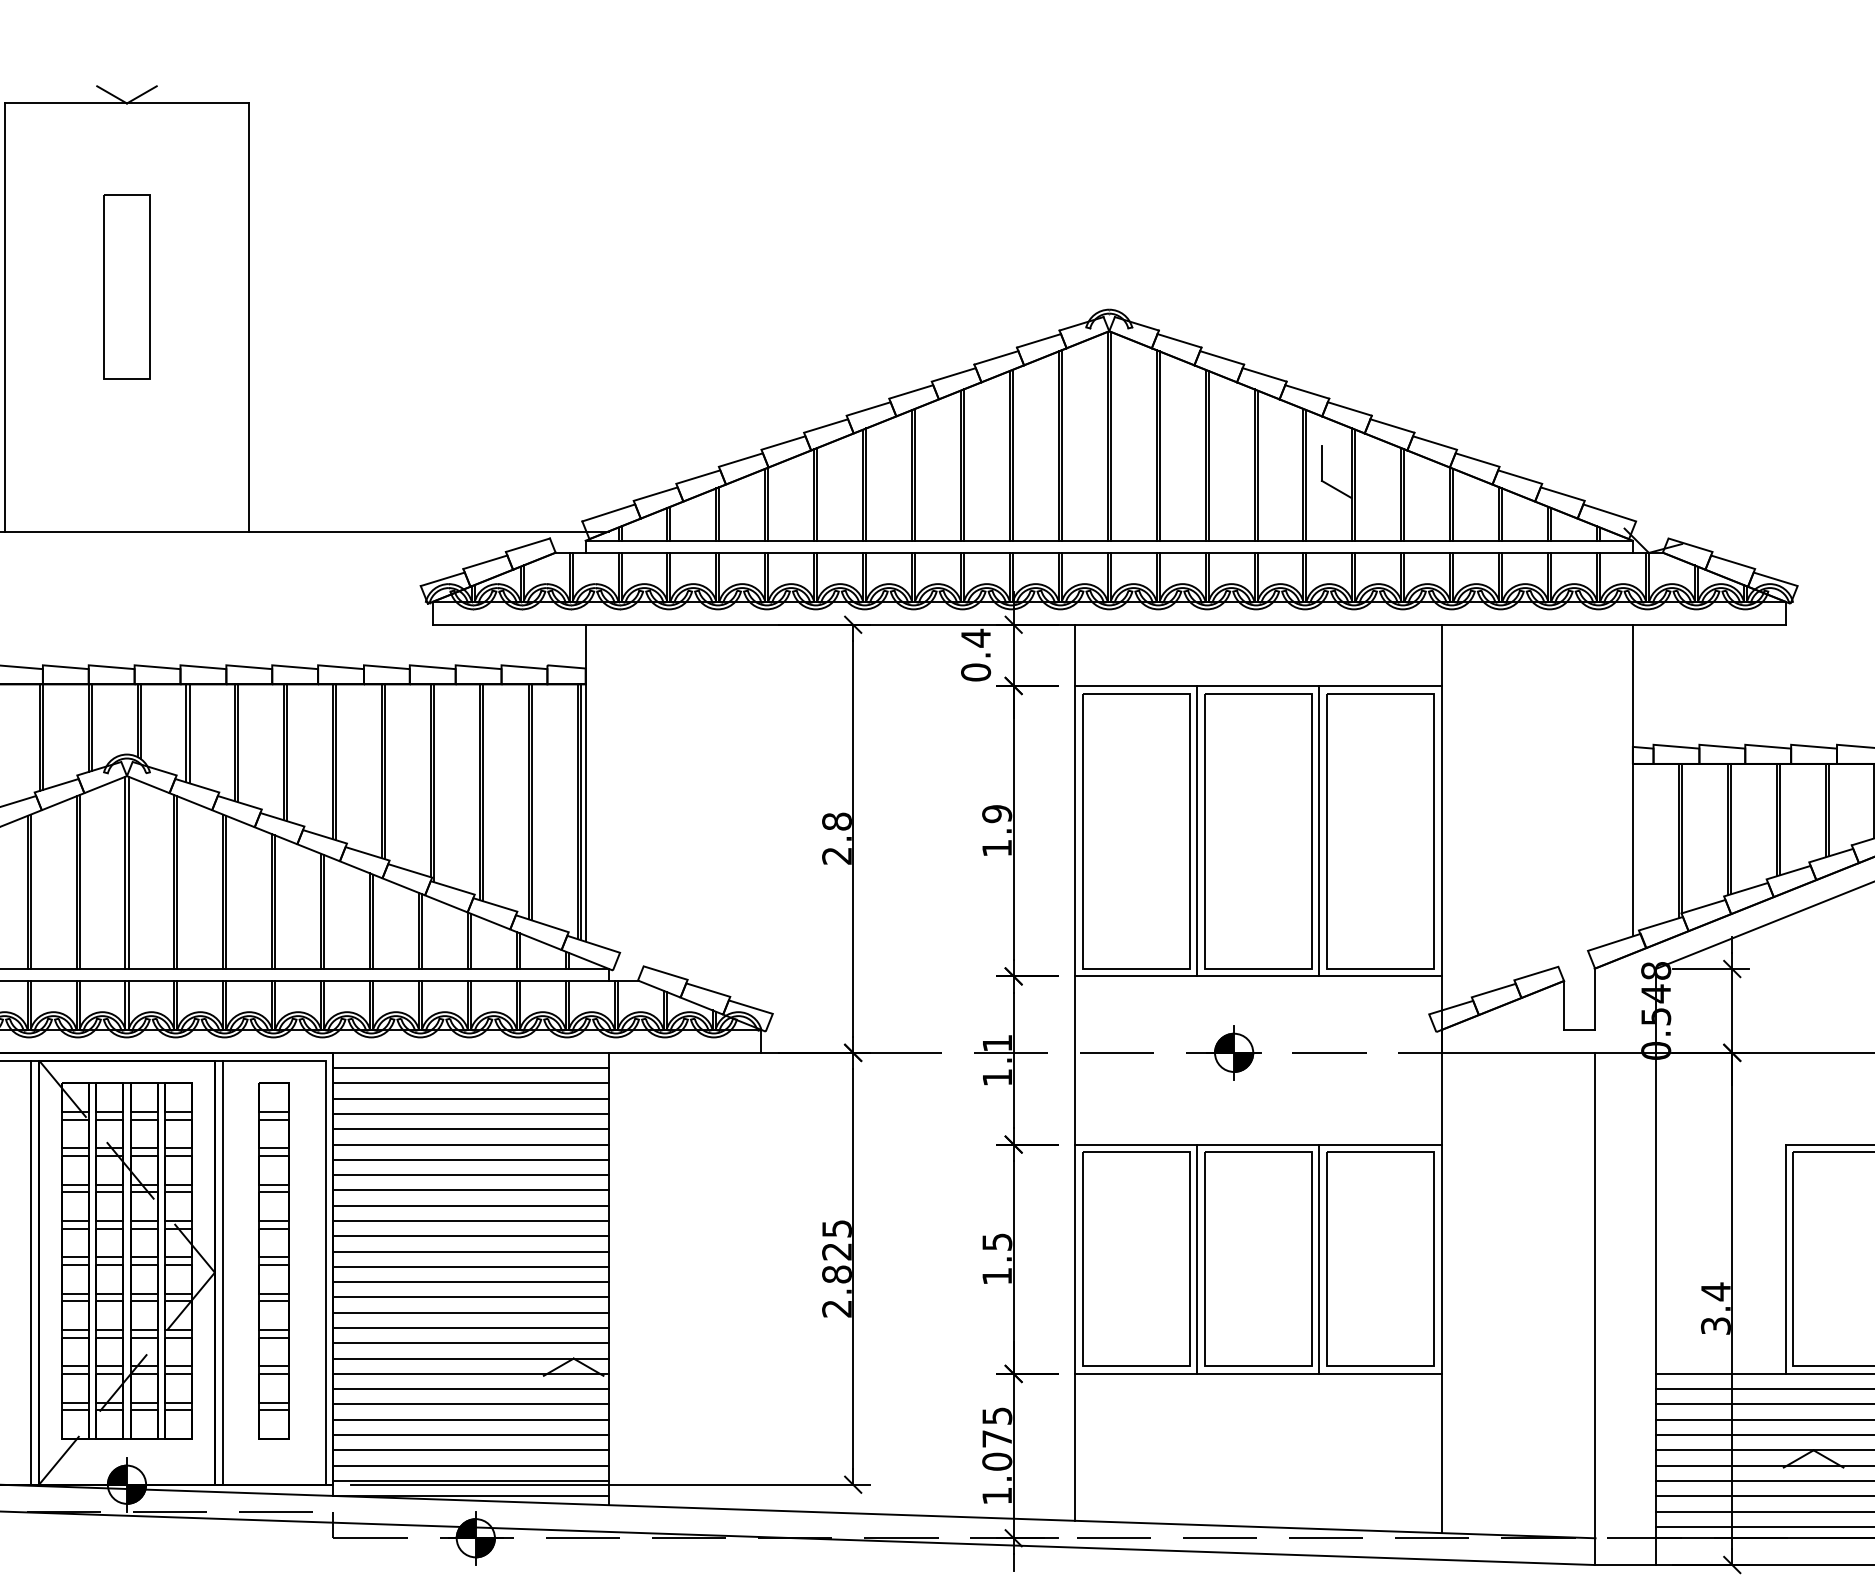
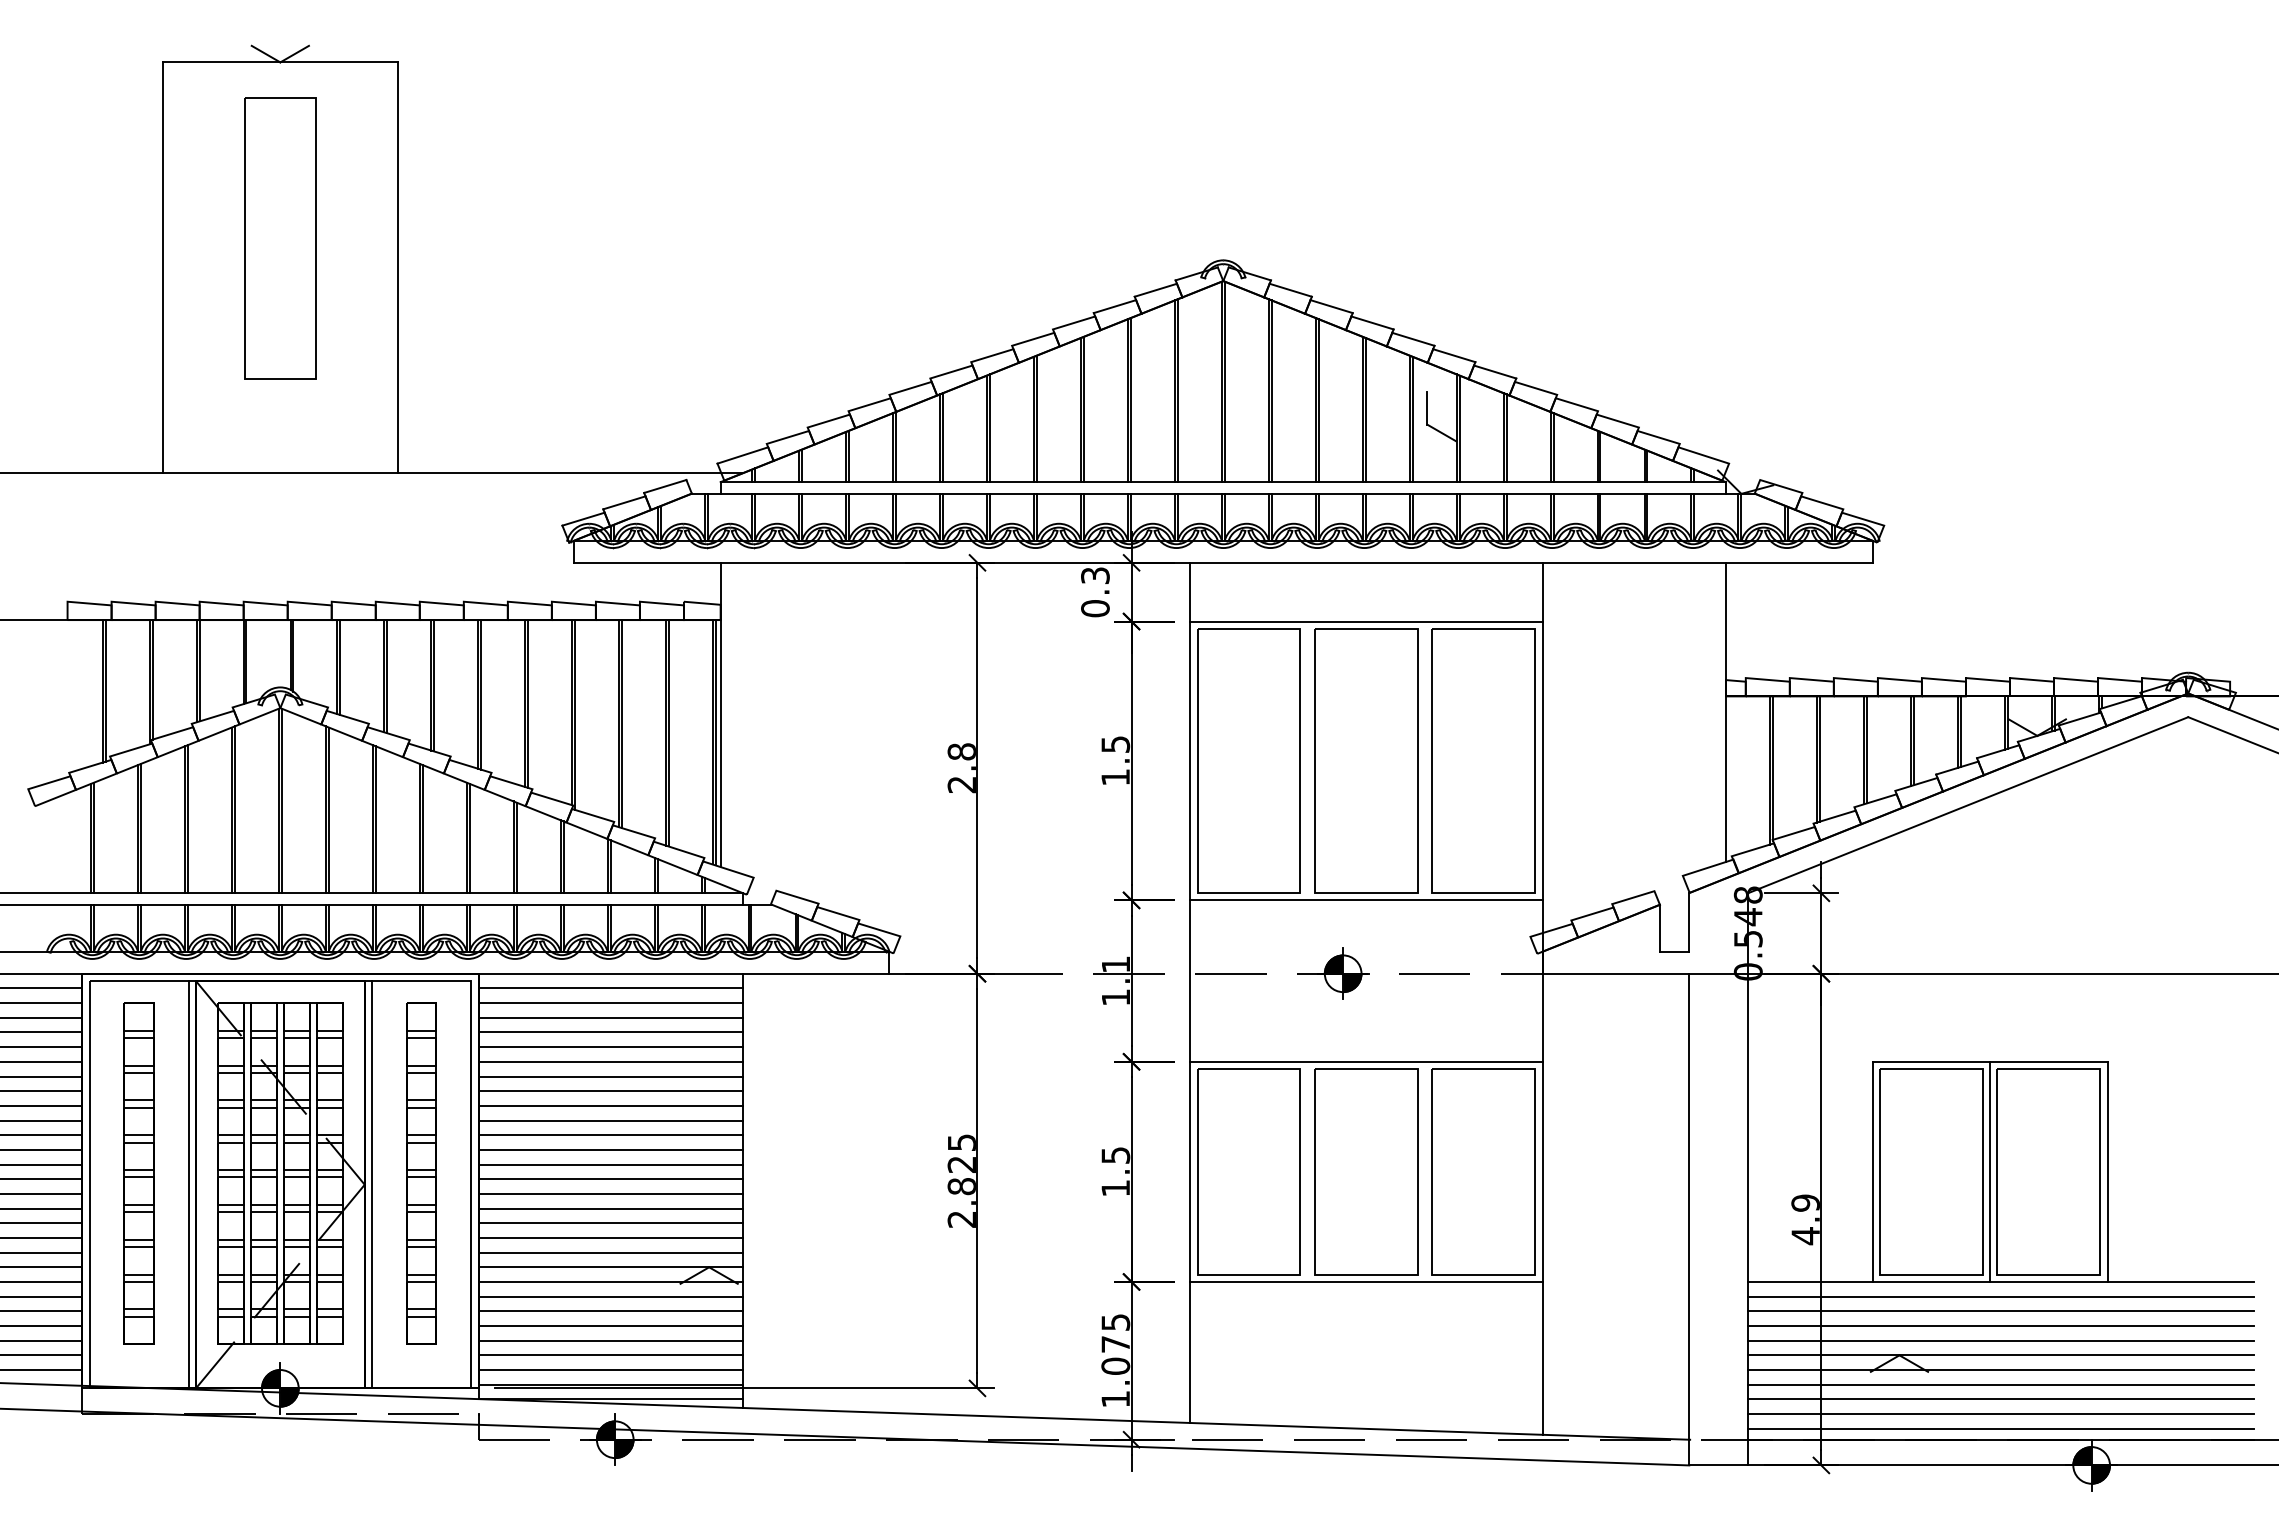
part: (126, 286) -> (279, 238), size x1.6
text: (976, 637) -> (1095, 575), 0.4 -> 0.3
text: (996, 814) -> (1115, 744), 1.9 -> 1.5
line: (1196, 830) -> (1307, 760), removed
line: (1319, 830) -> (1425, 760), removed
line: (1196, 1258) -> (1307, 1171), removed
line: (1319, 1258) -> (1425, 1171), removed
text: (1715, 1308) -> (1805, 1219), 3.4 -> 4.9

